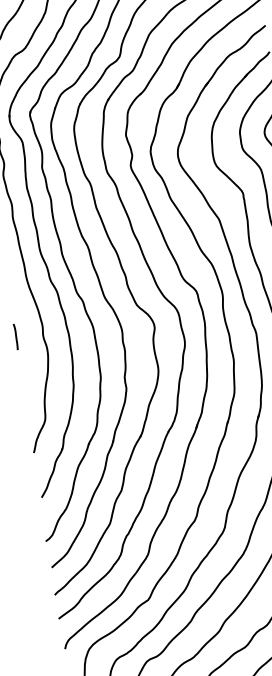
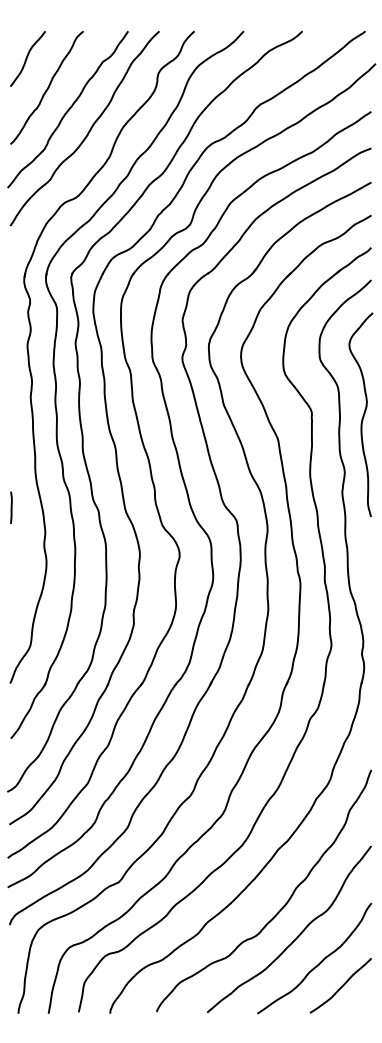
line: (16, 336) -> (11, 507), moved

